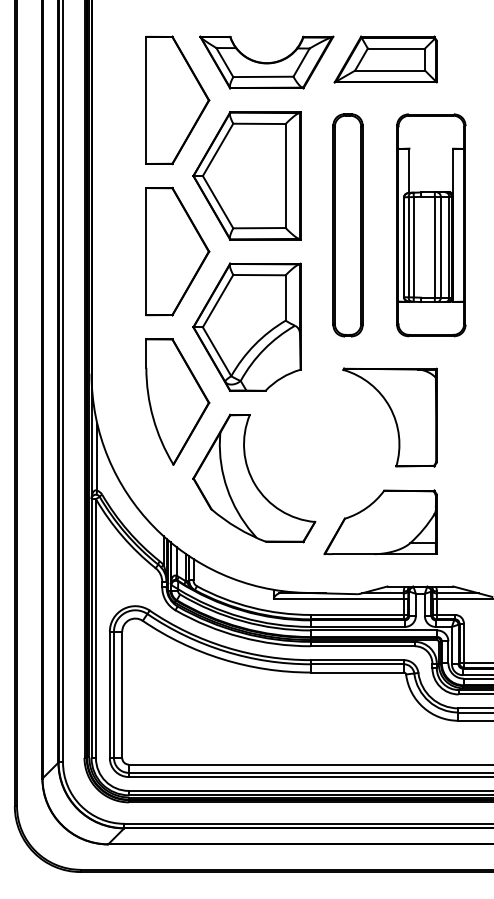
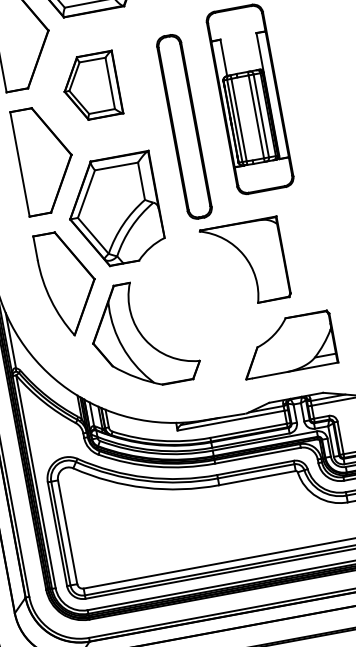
part: (246, 175) -> (90, 86), size x0.6
part: (347, 225) -> (184, 127), moved
part: (380, 522) -> (287, 345), moved

